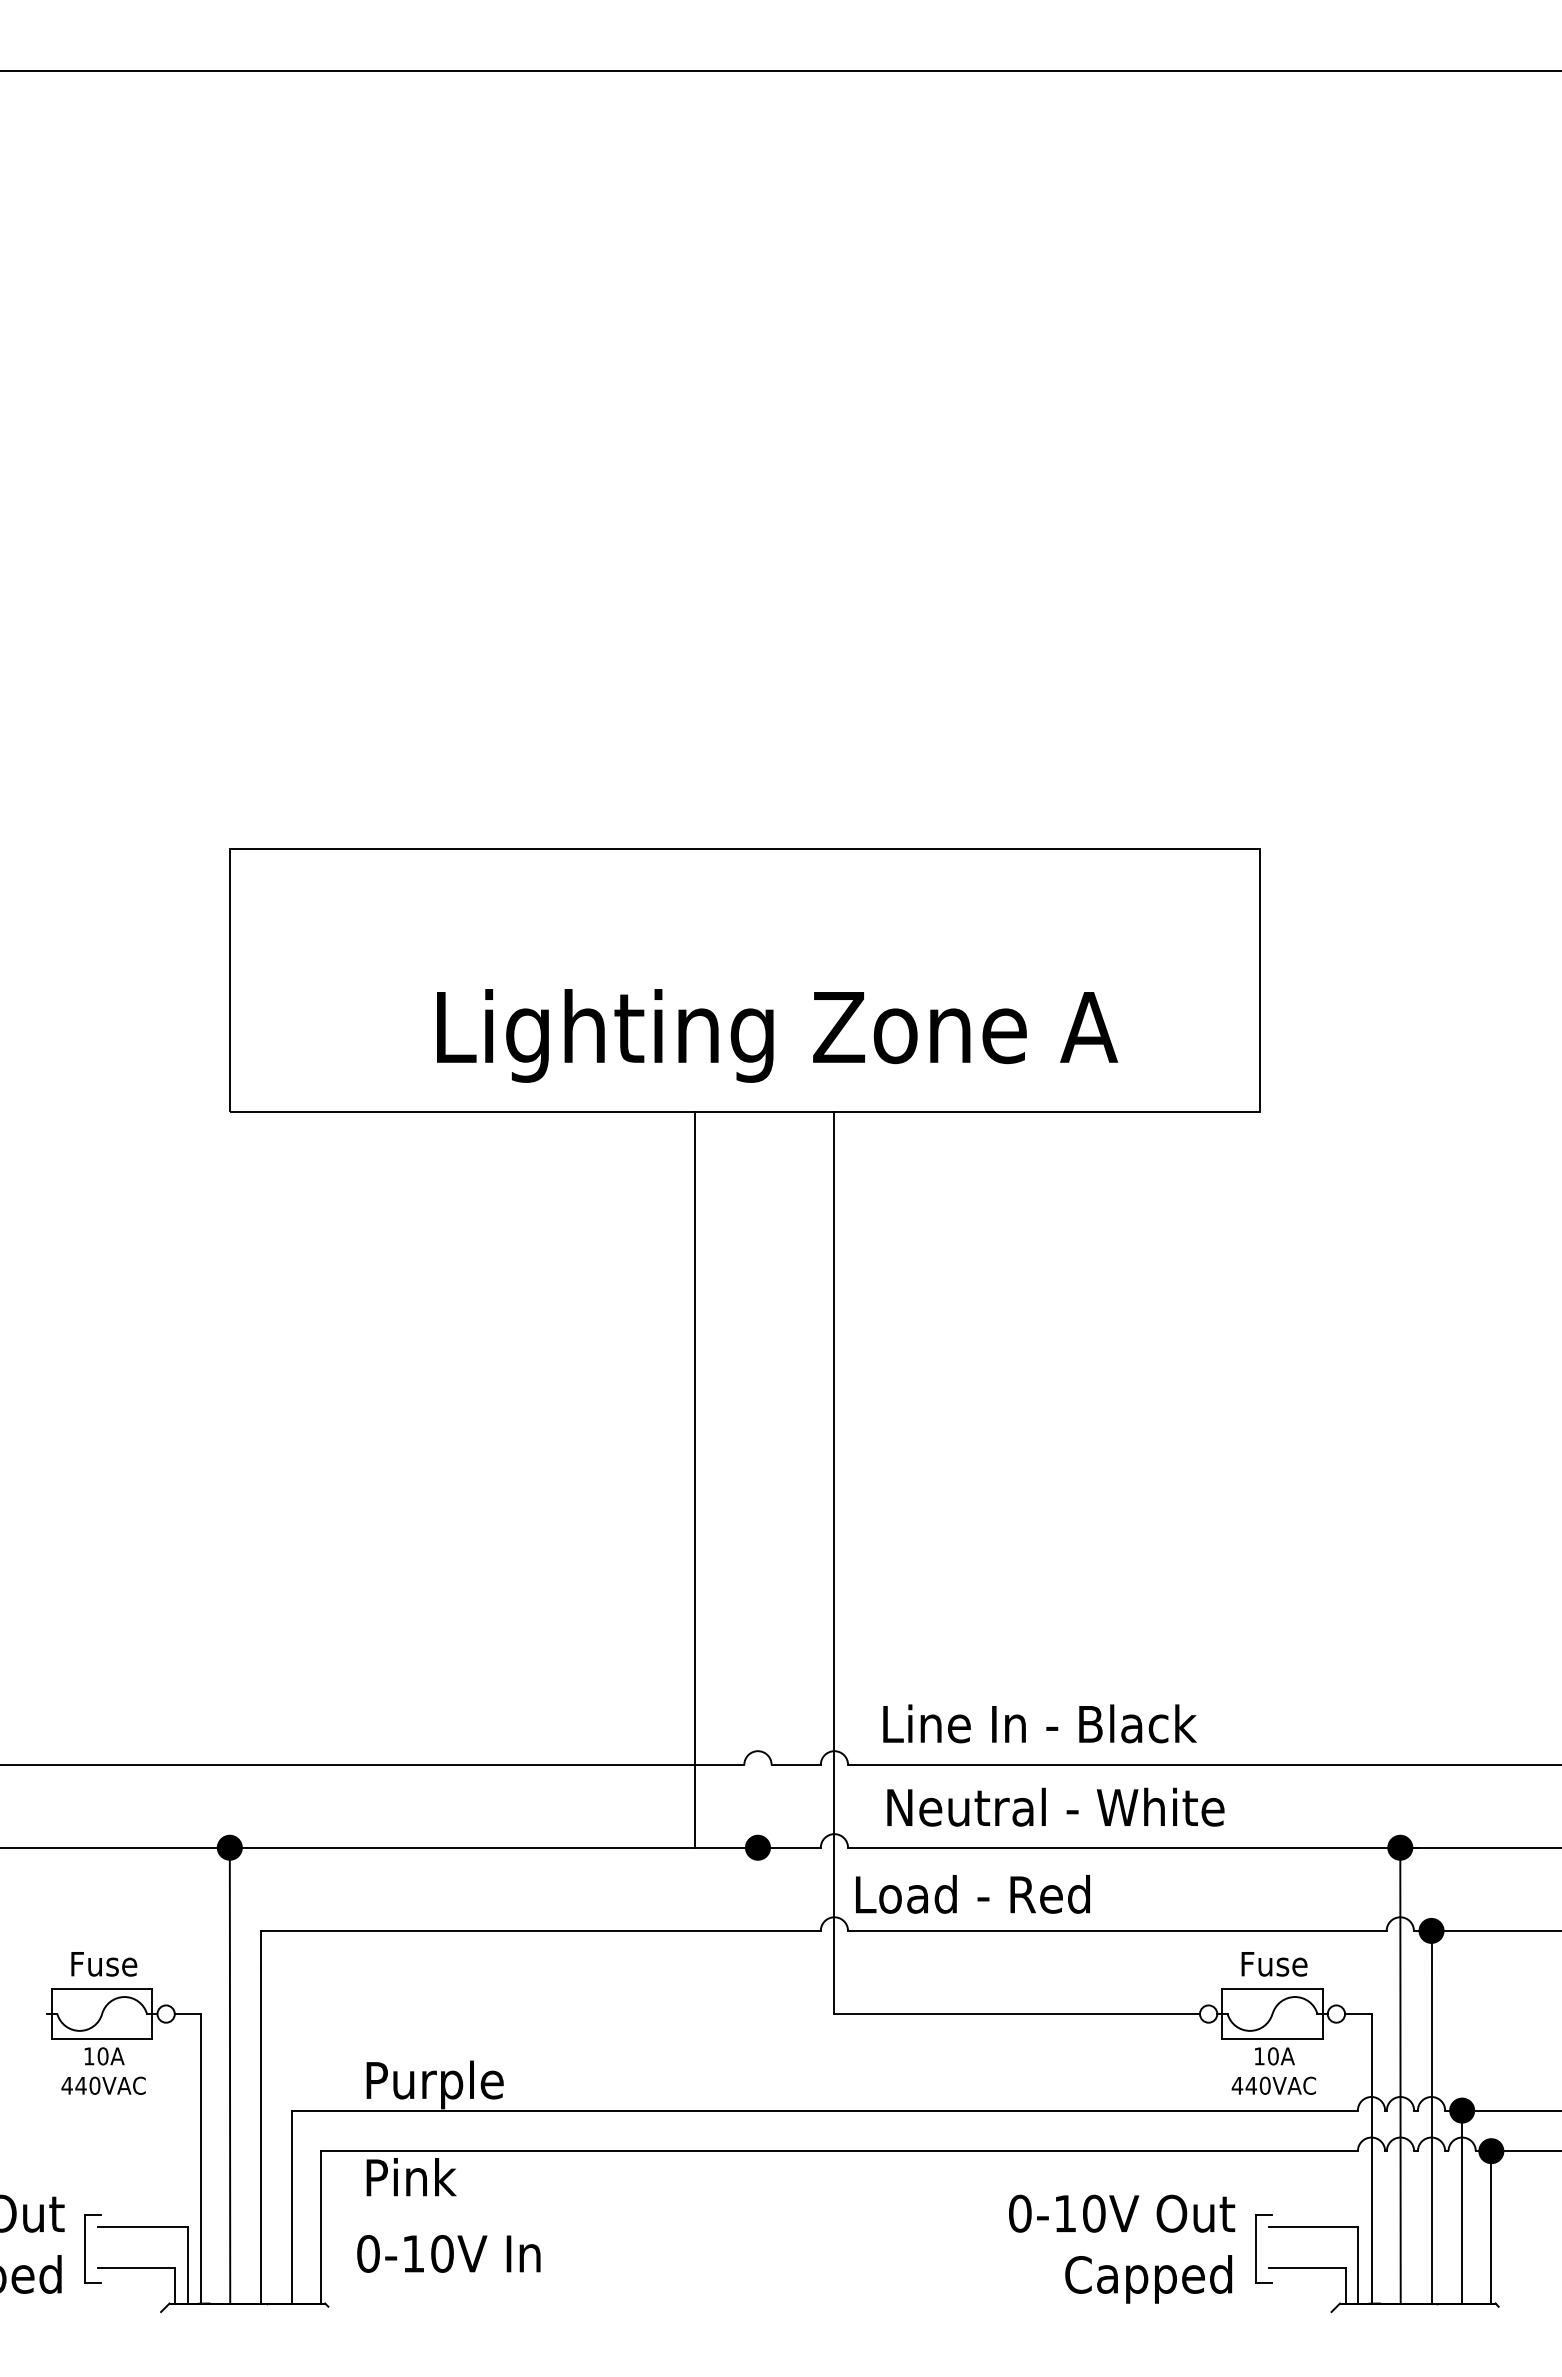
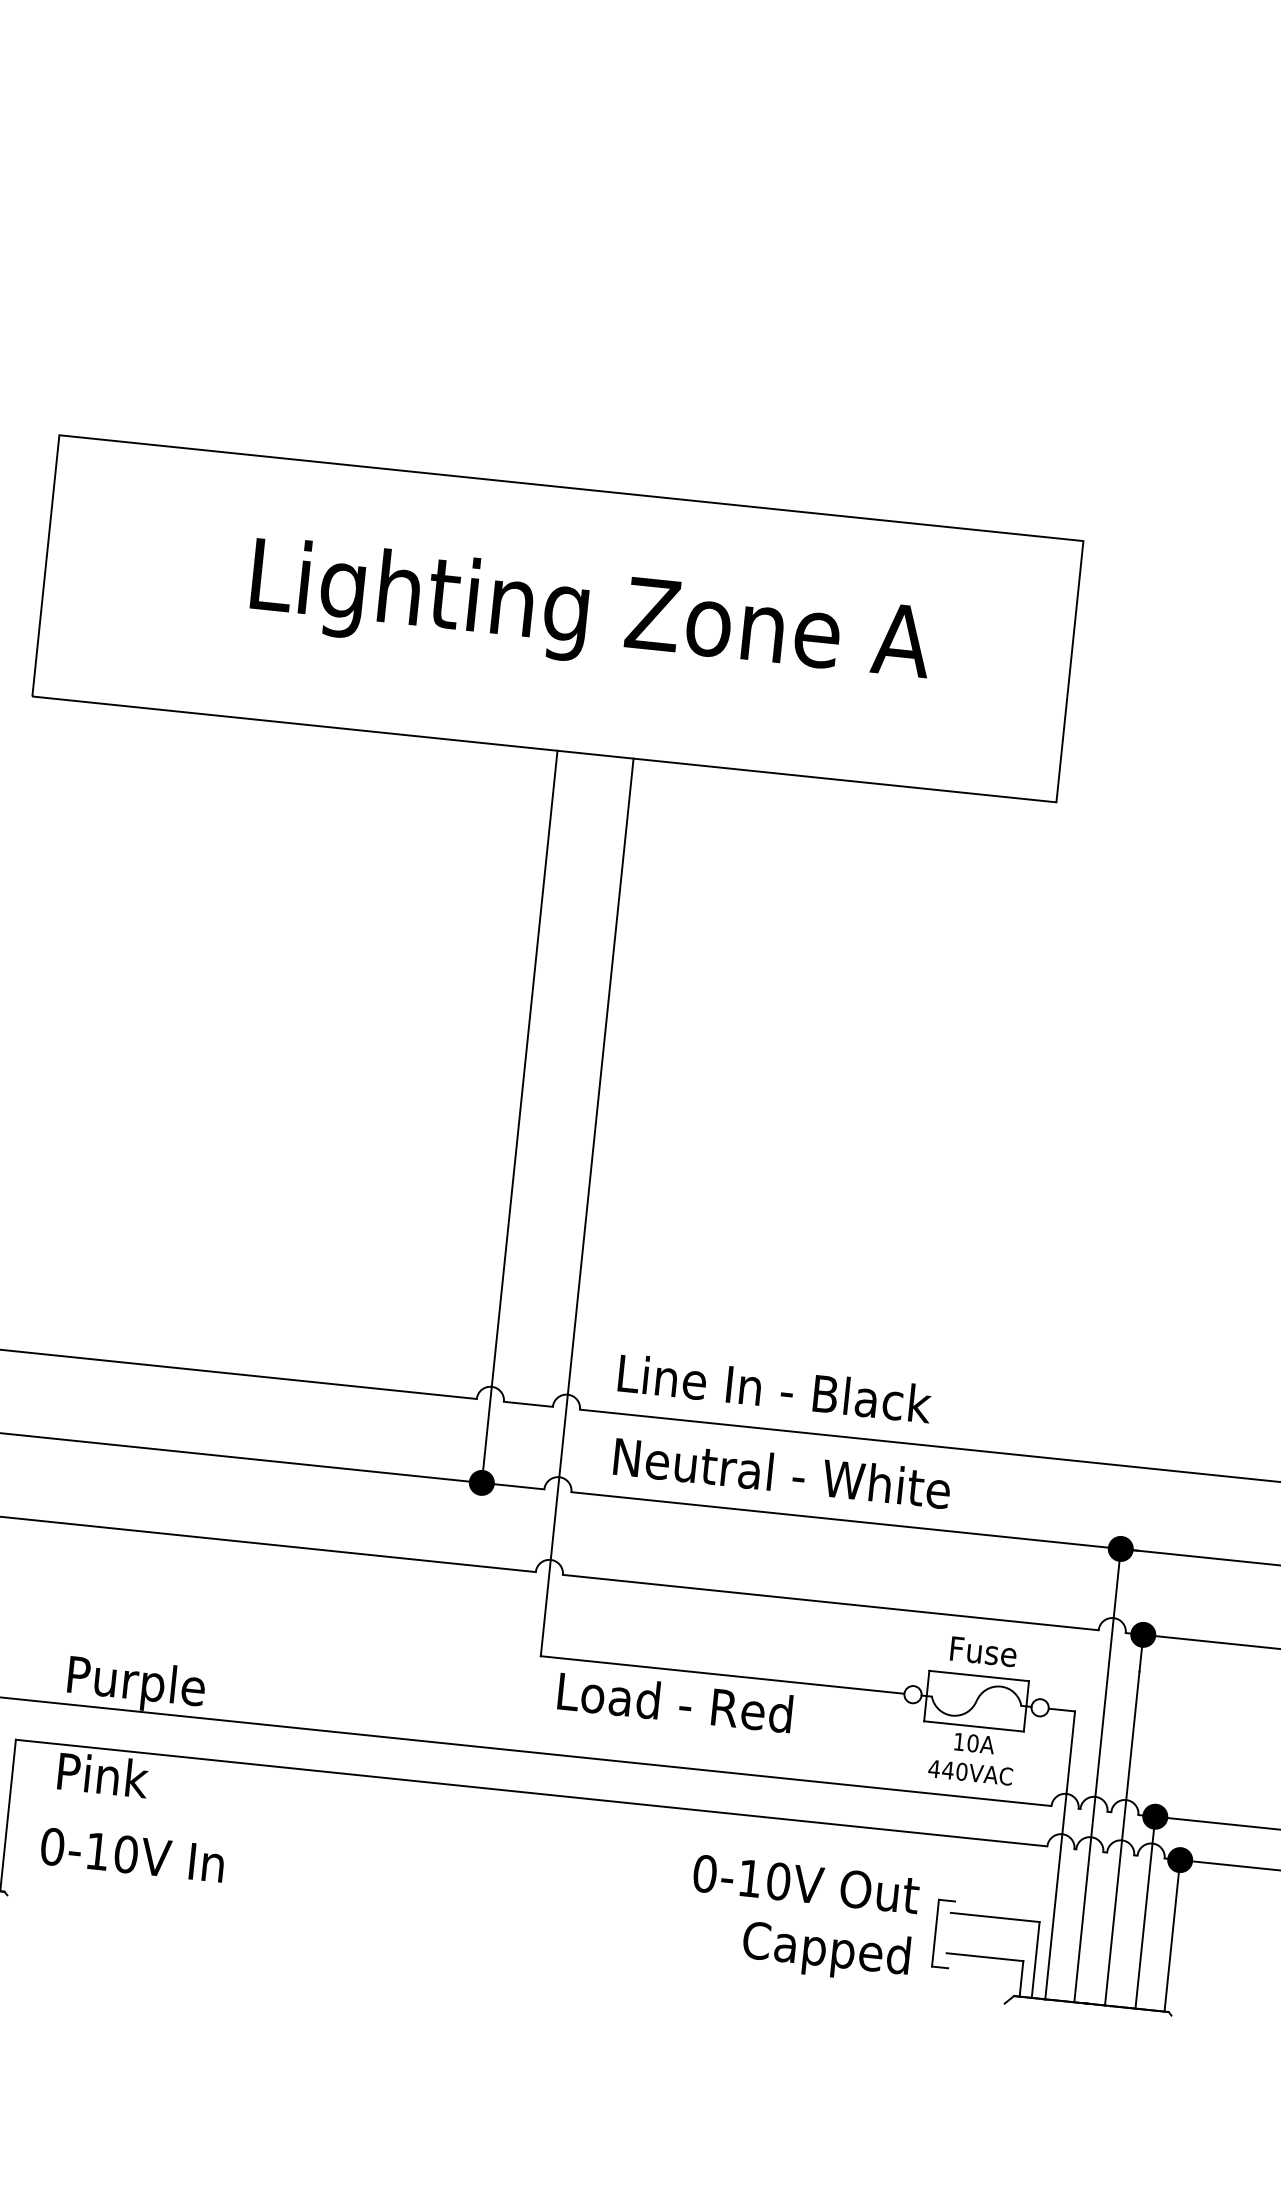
text: (777, 1035) -> (591, 616), moved
line: (694, 1479) -> (519, 1116), moved
text: (972, 1894) -> (674, 1702), moved

